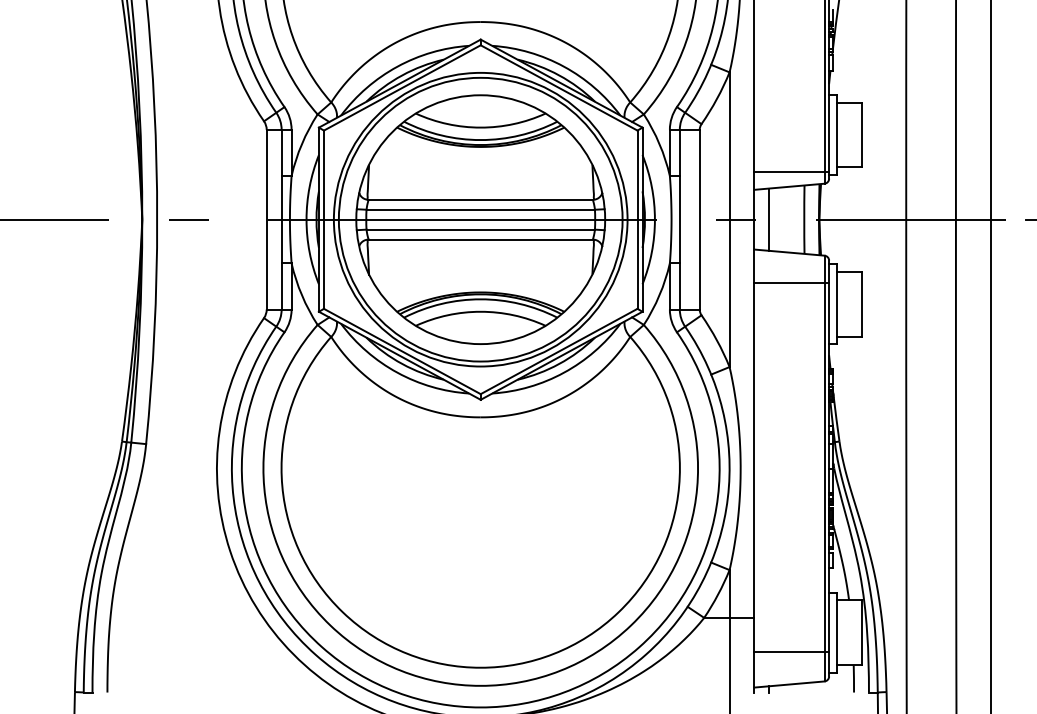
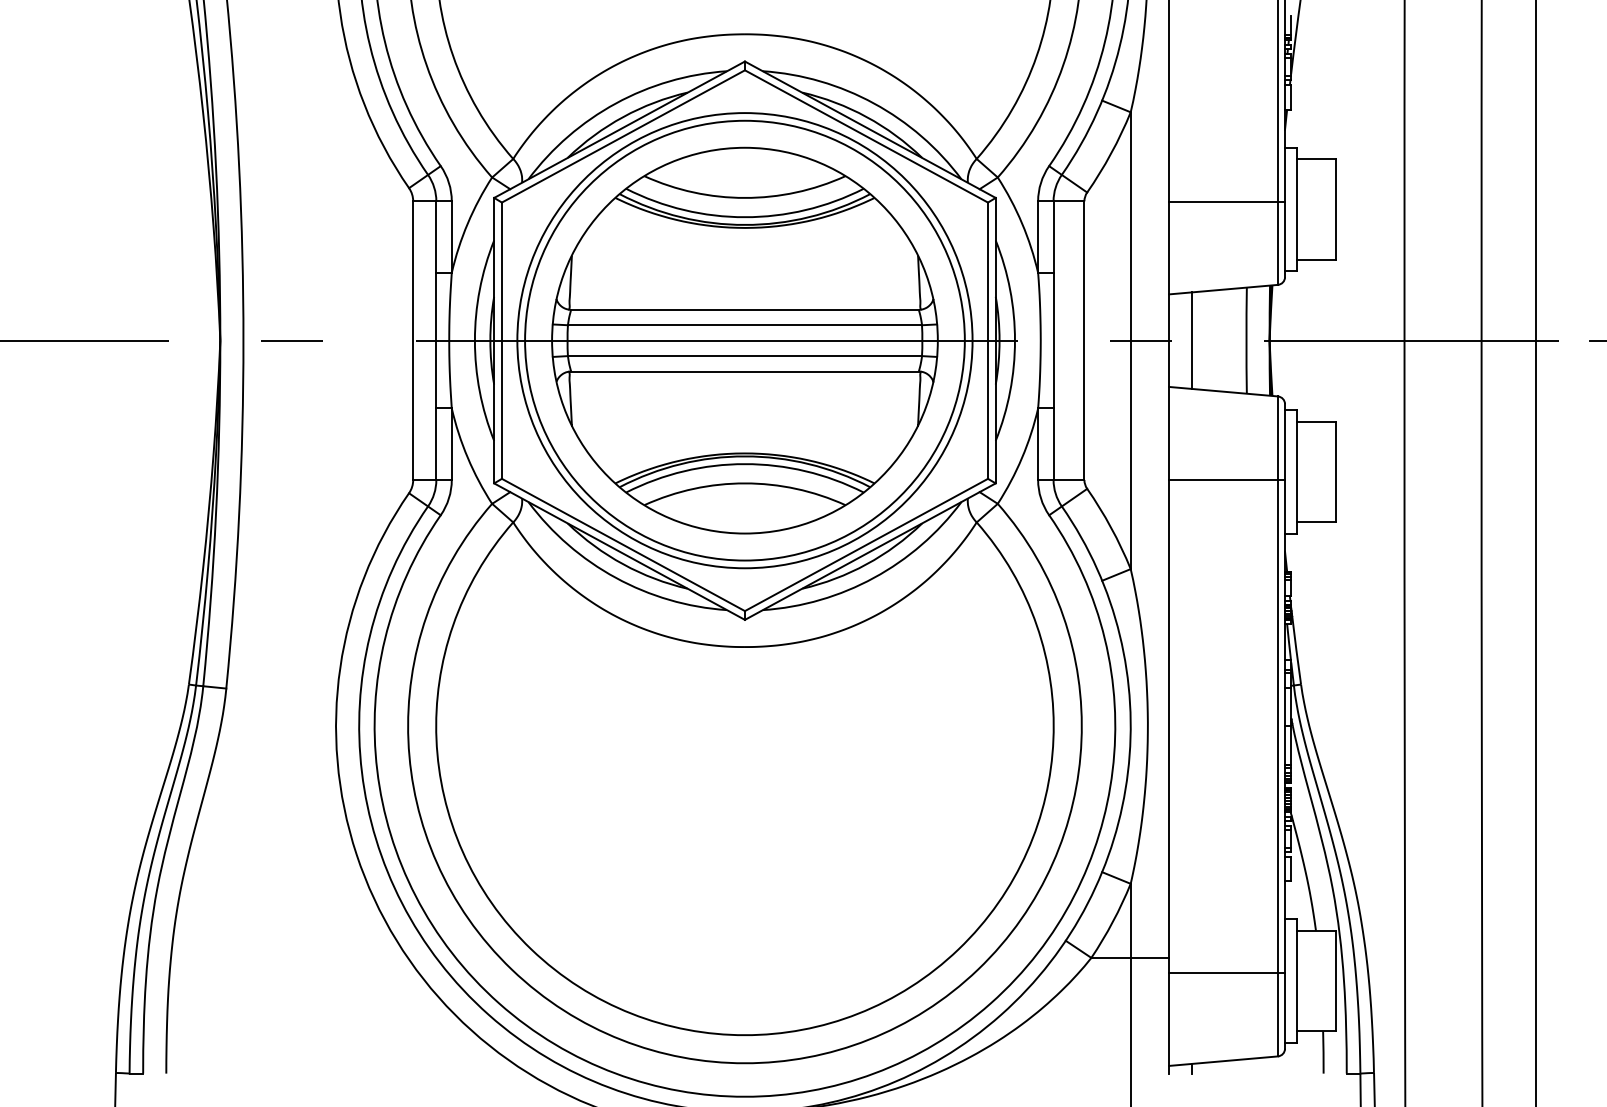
line: (791, 172) -> (1226, 202), moved
line: (791, 283) -> (1226, 479), moved
line: (791, 651) -> (1226, 972), moved

